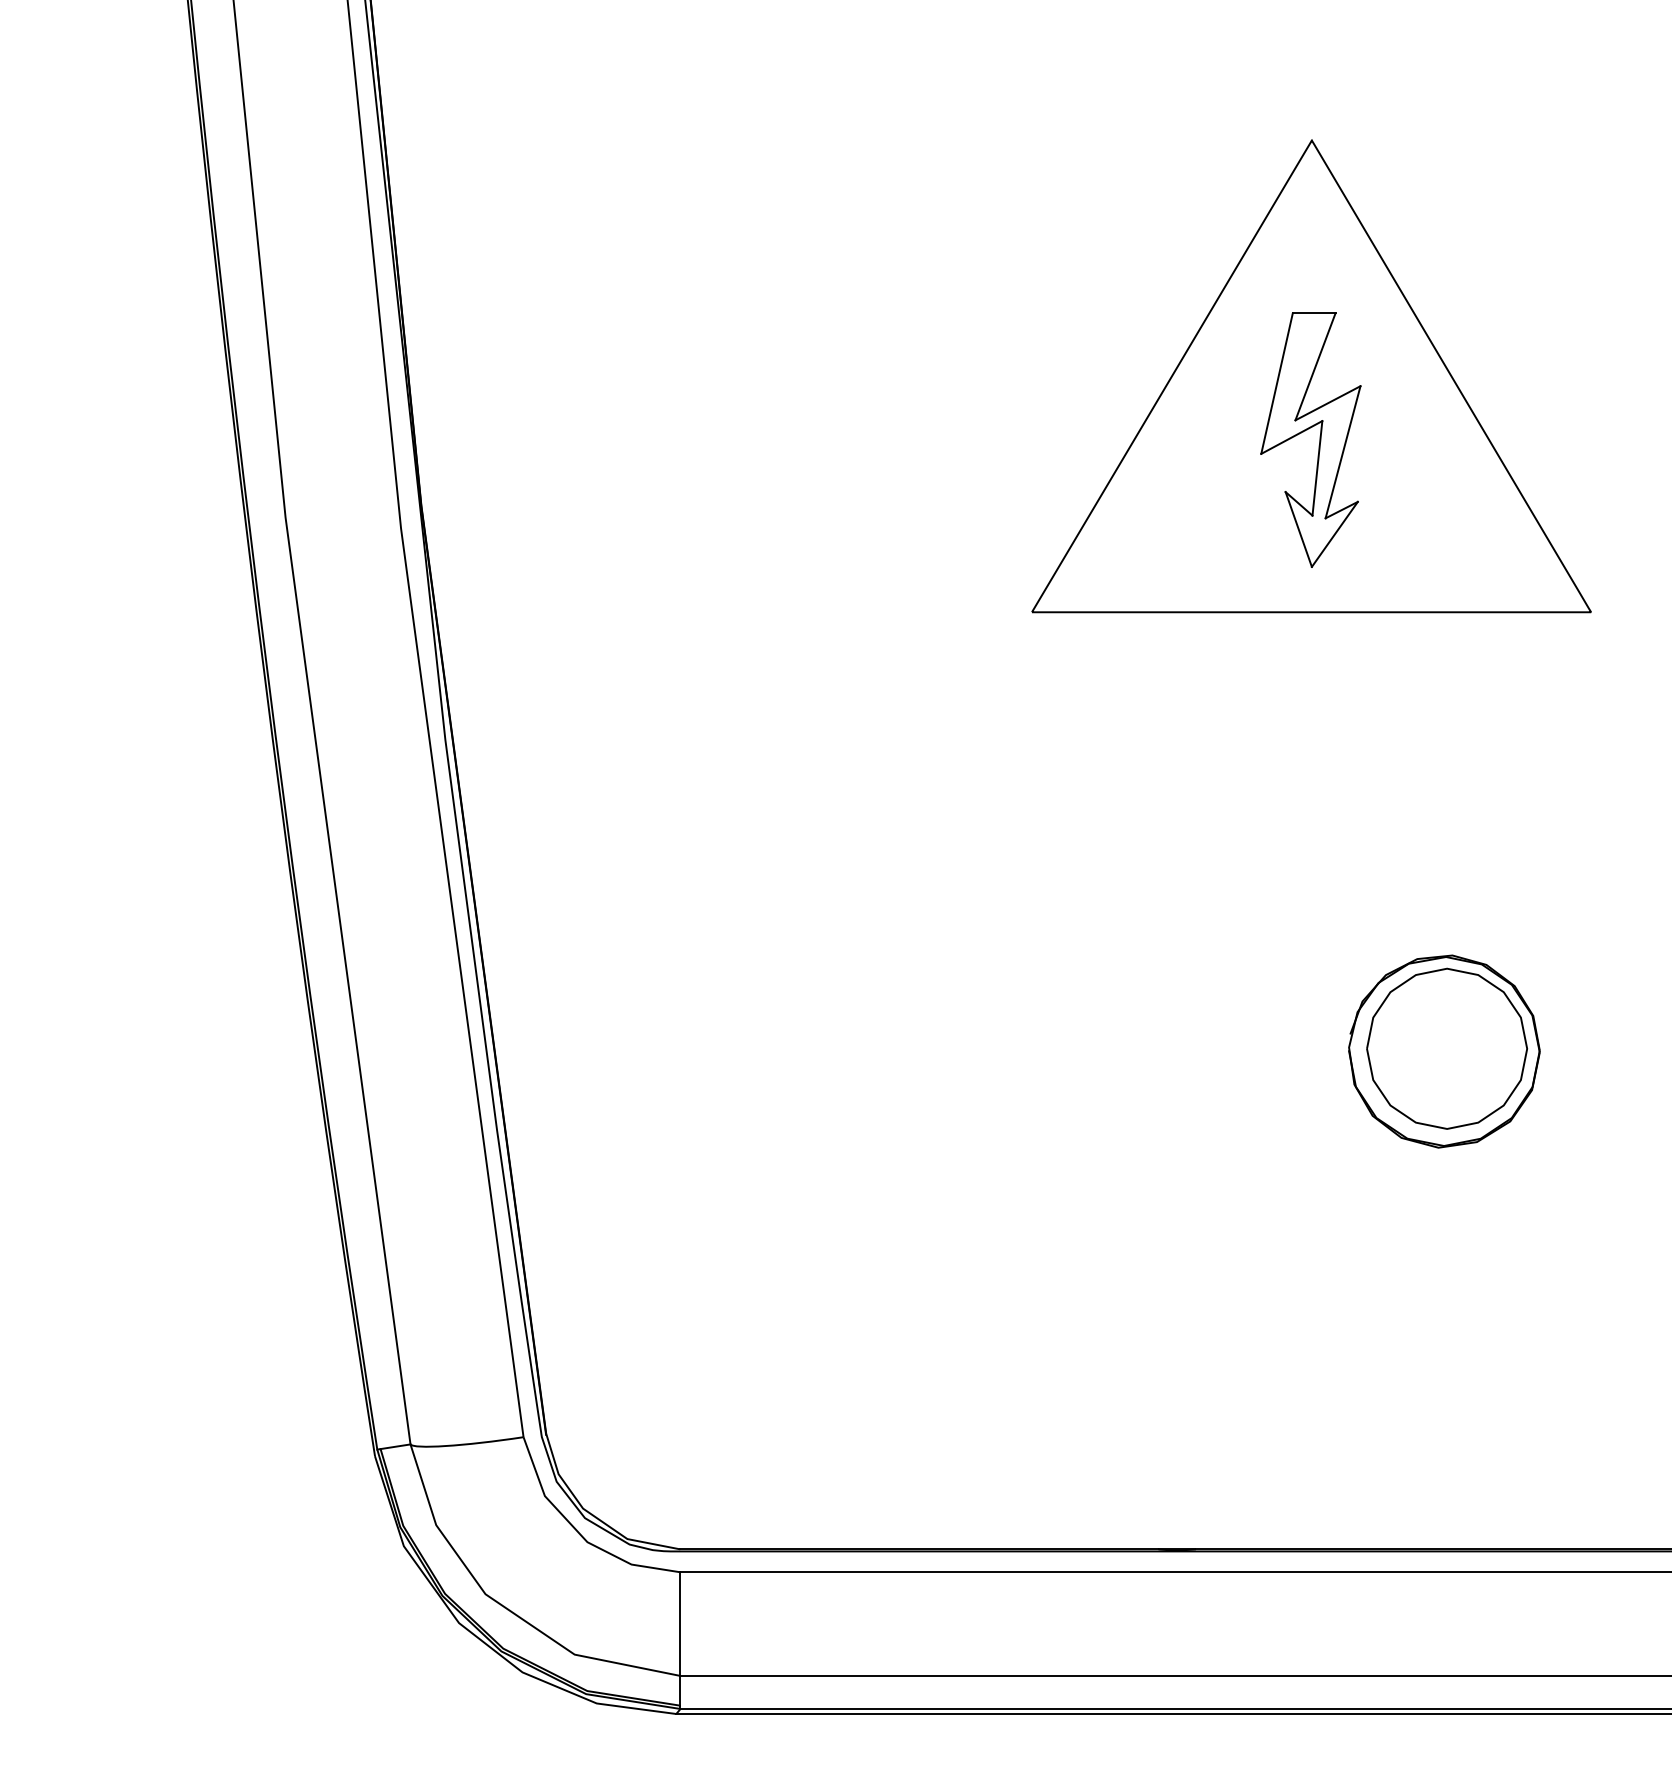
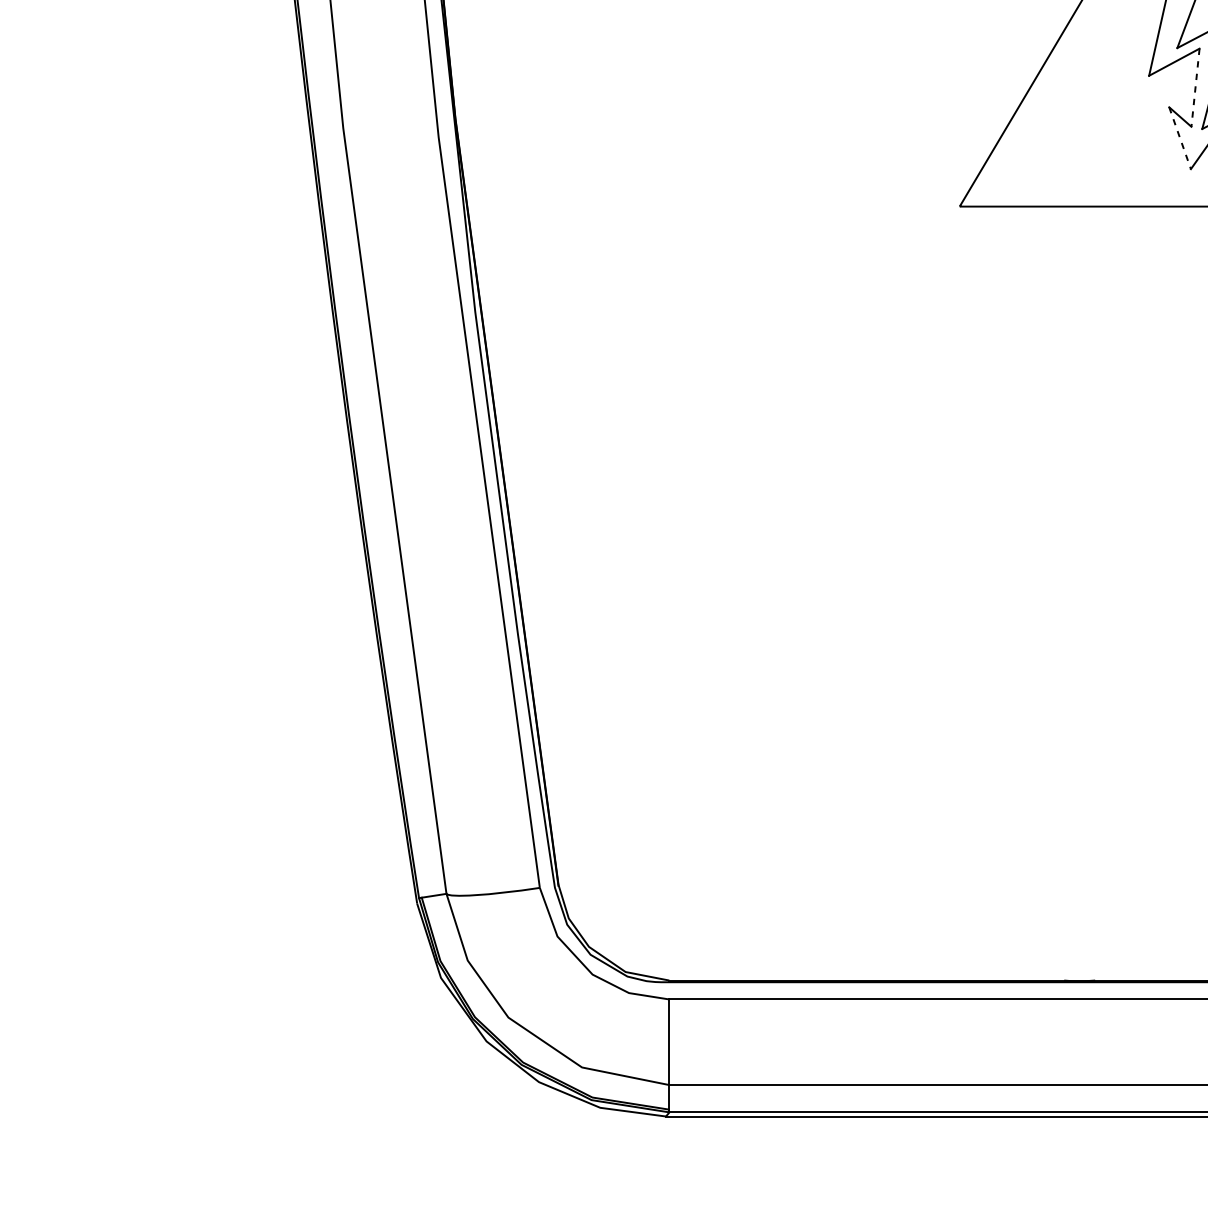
line: (1317, 468) -> (1195, 87), solid -> dashed
line: (1298, 529) -> (1179, 138), solid -> dashed

